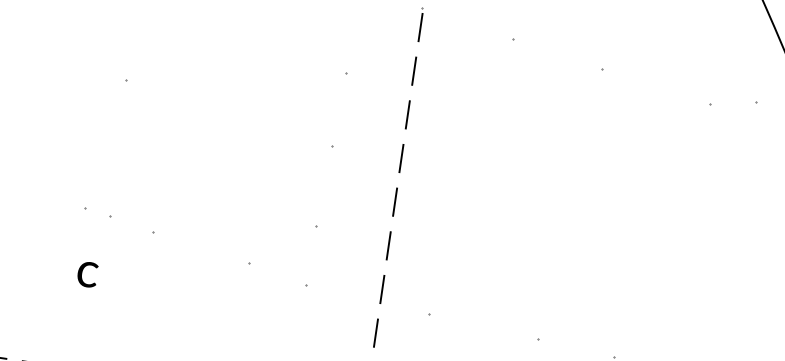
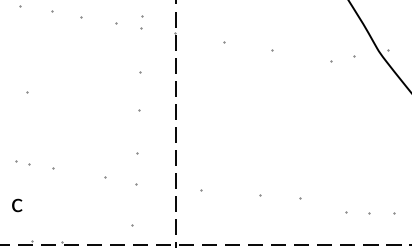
text: (88, 274) -> (17, 205), moved

